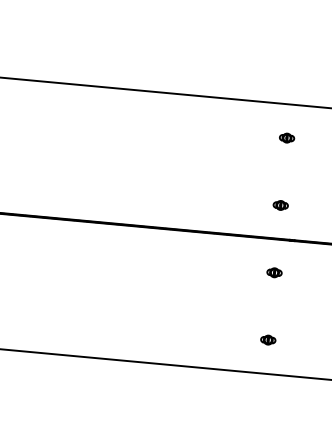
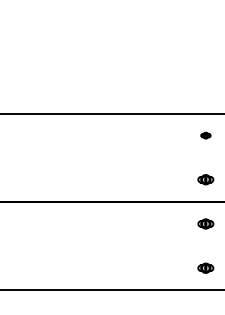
part: (280, 204) -> (205, 179), size x1.6
part: (273, 271) -> (205, 223), size x1.6
part: (267, 339) -> (205, 267), size x1.6

